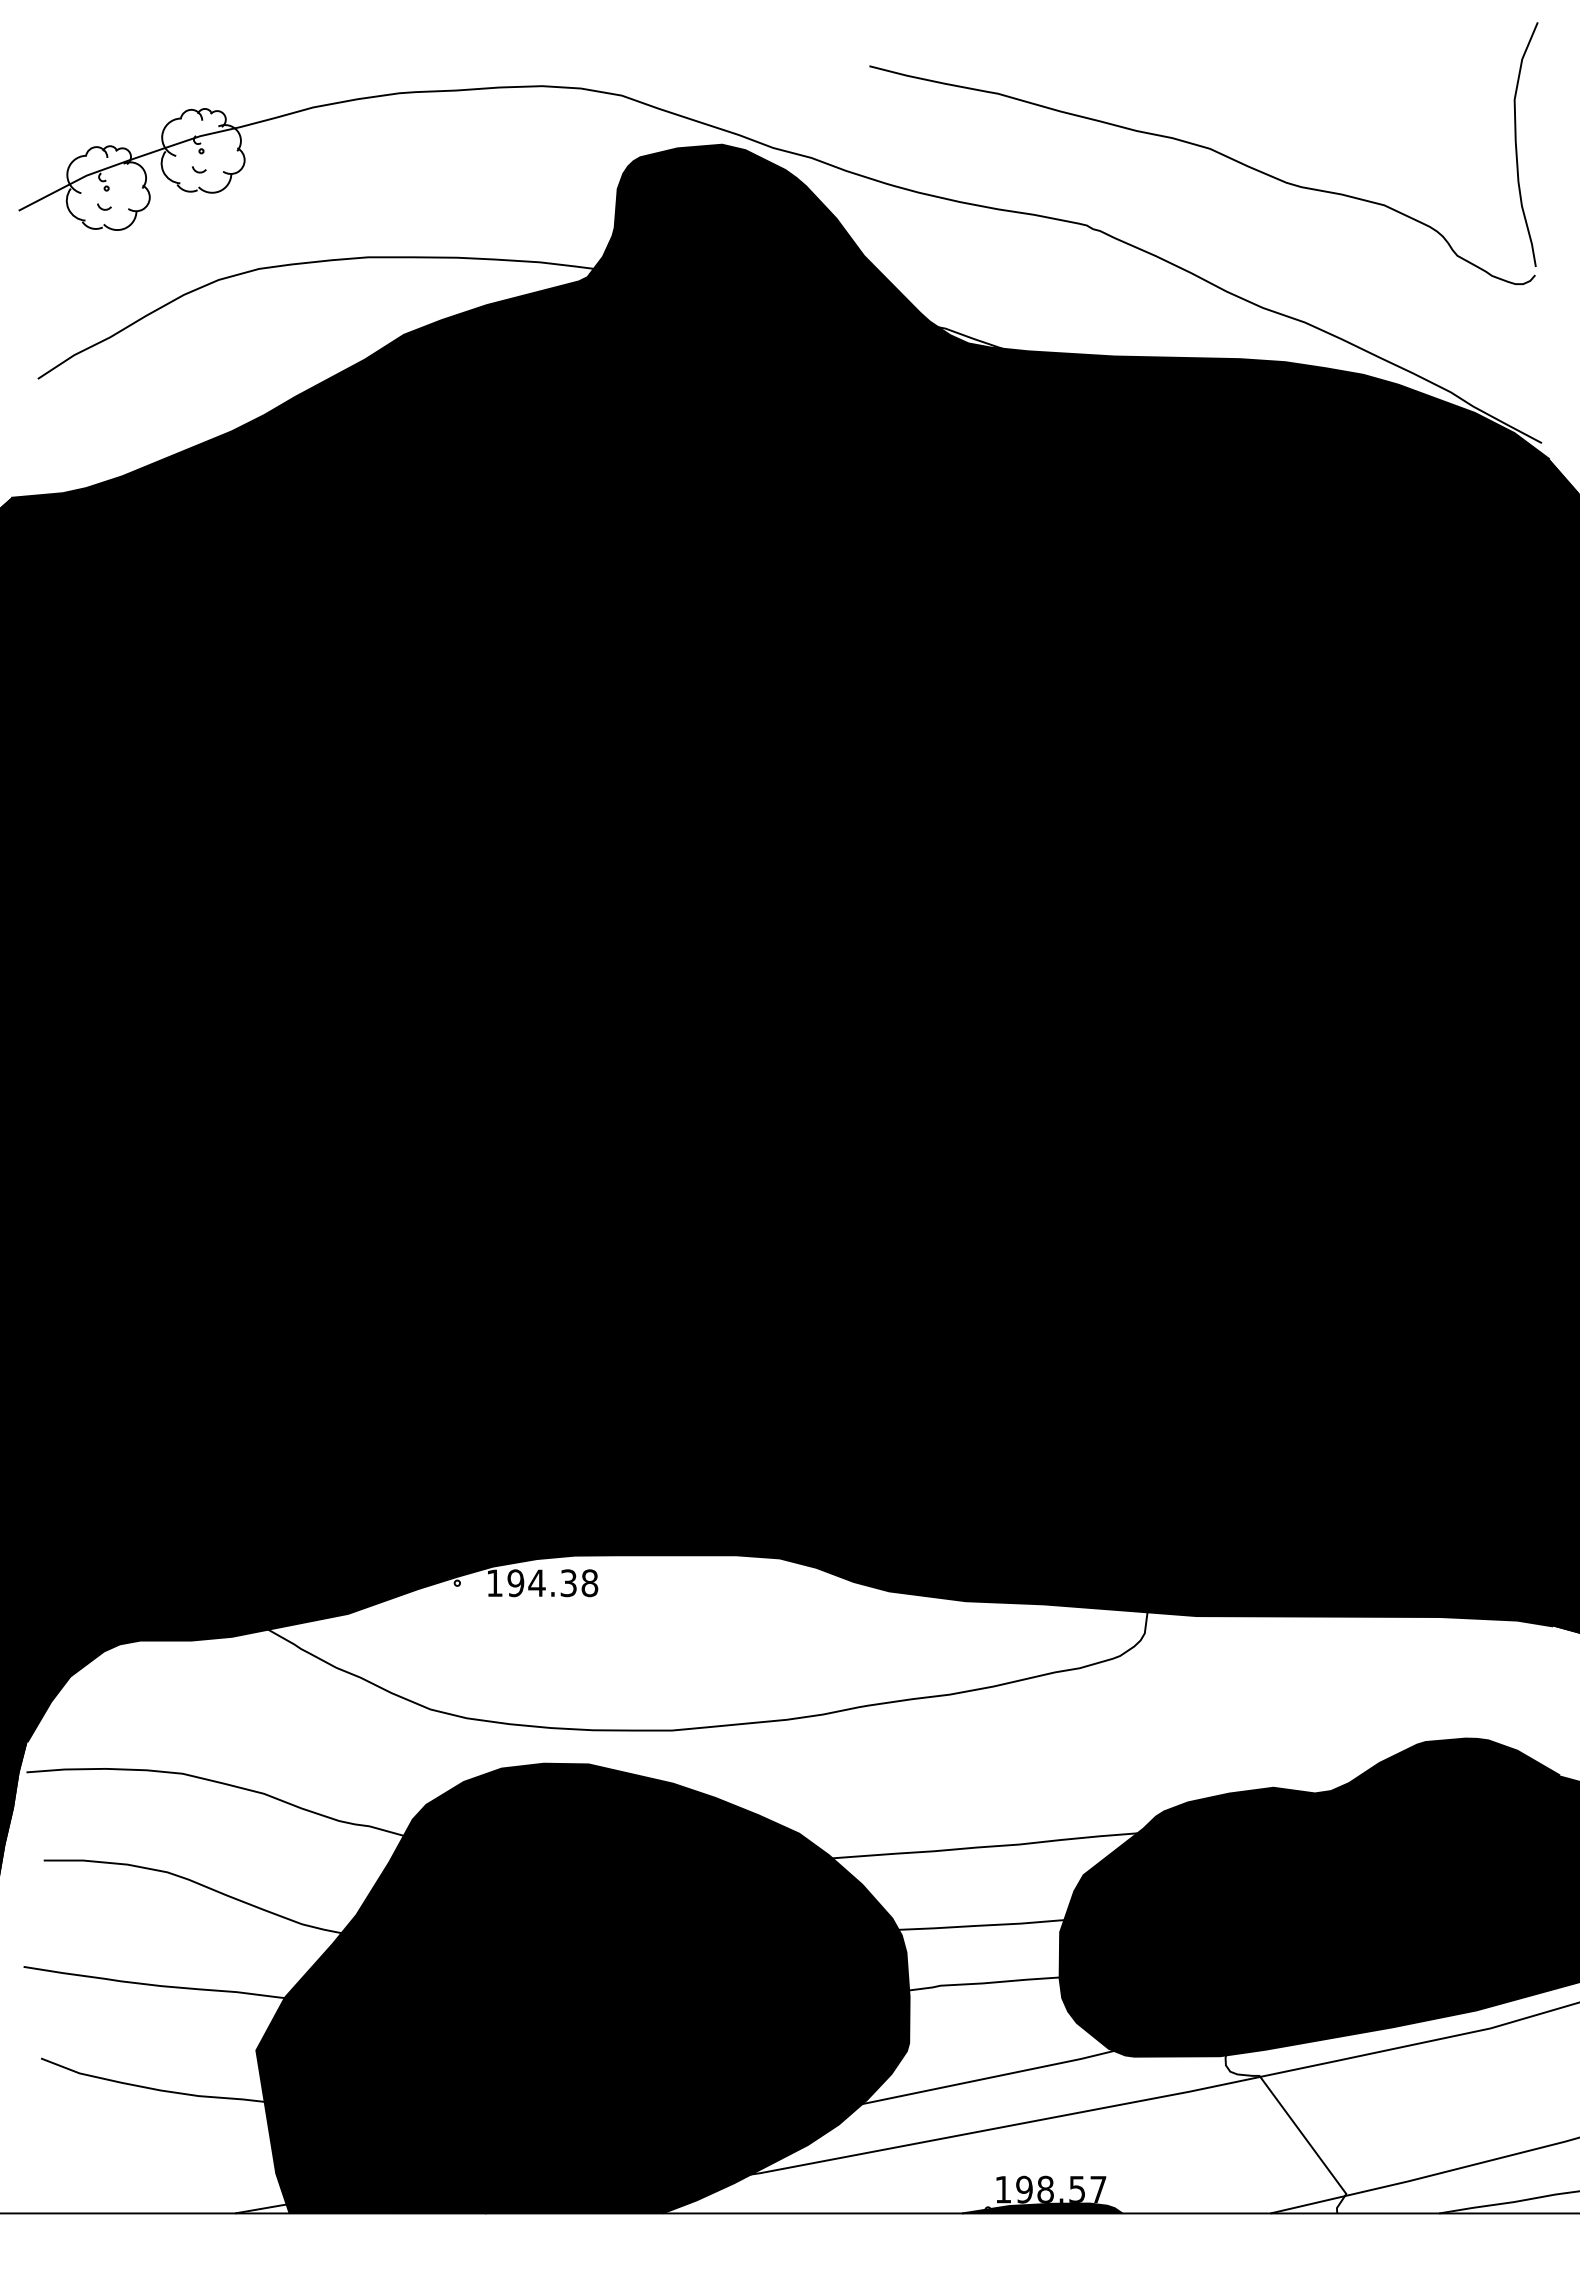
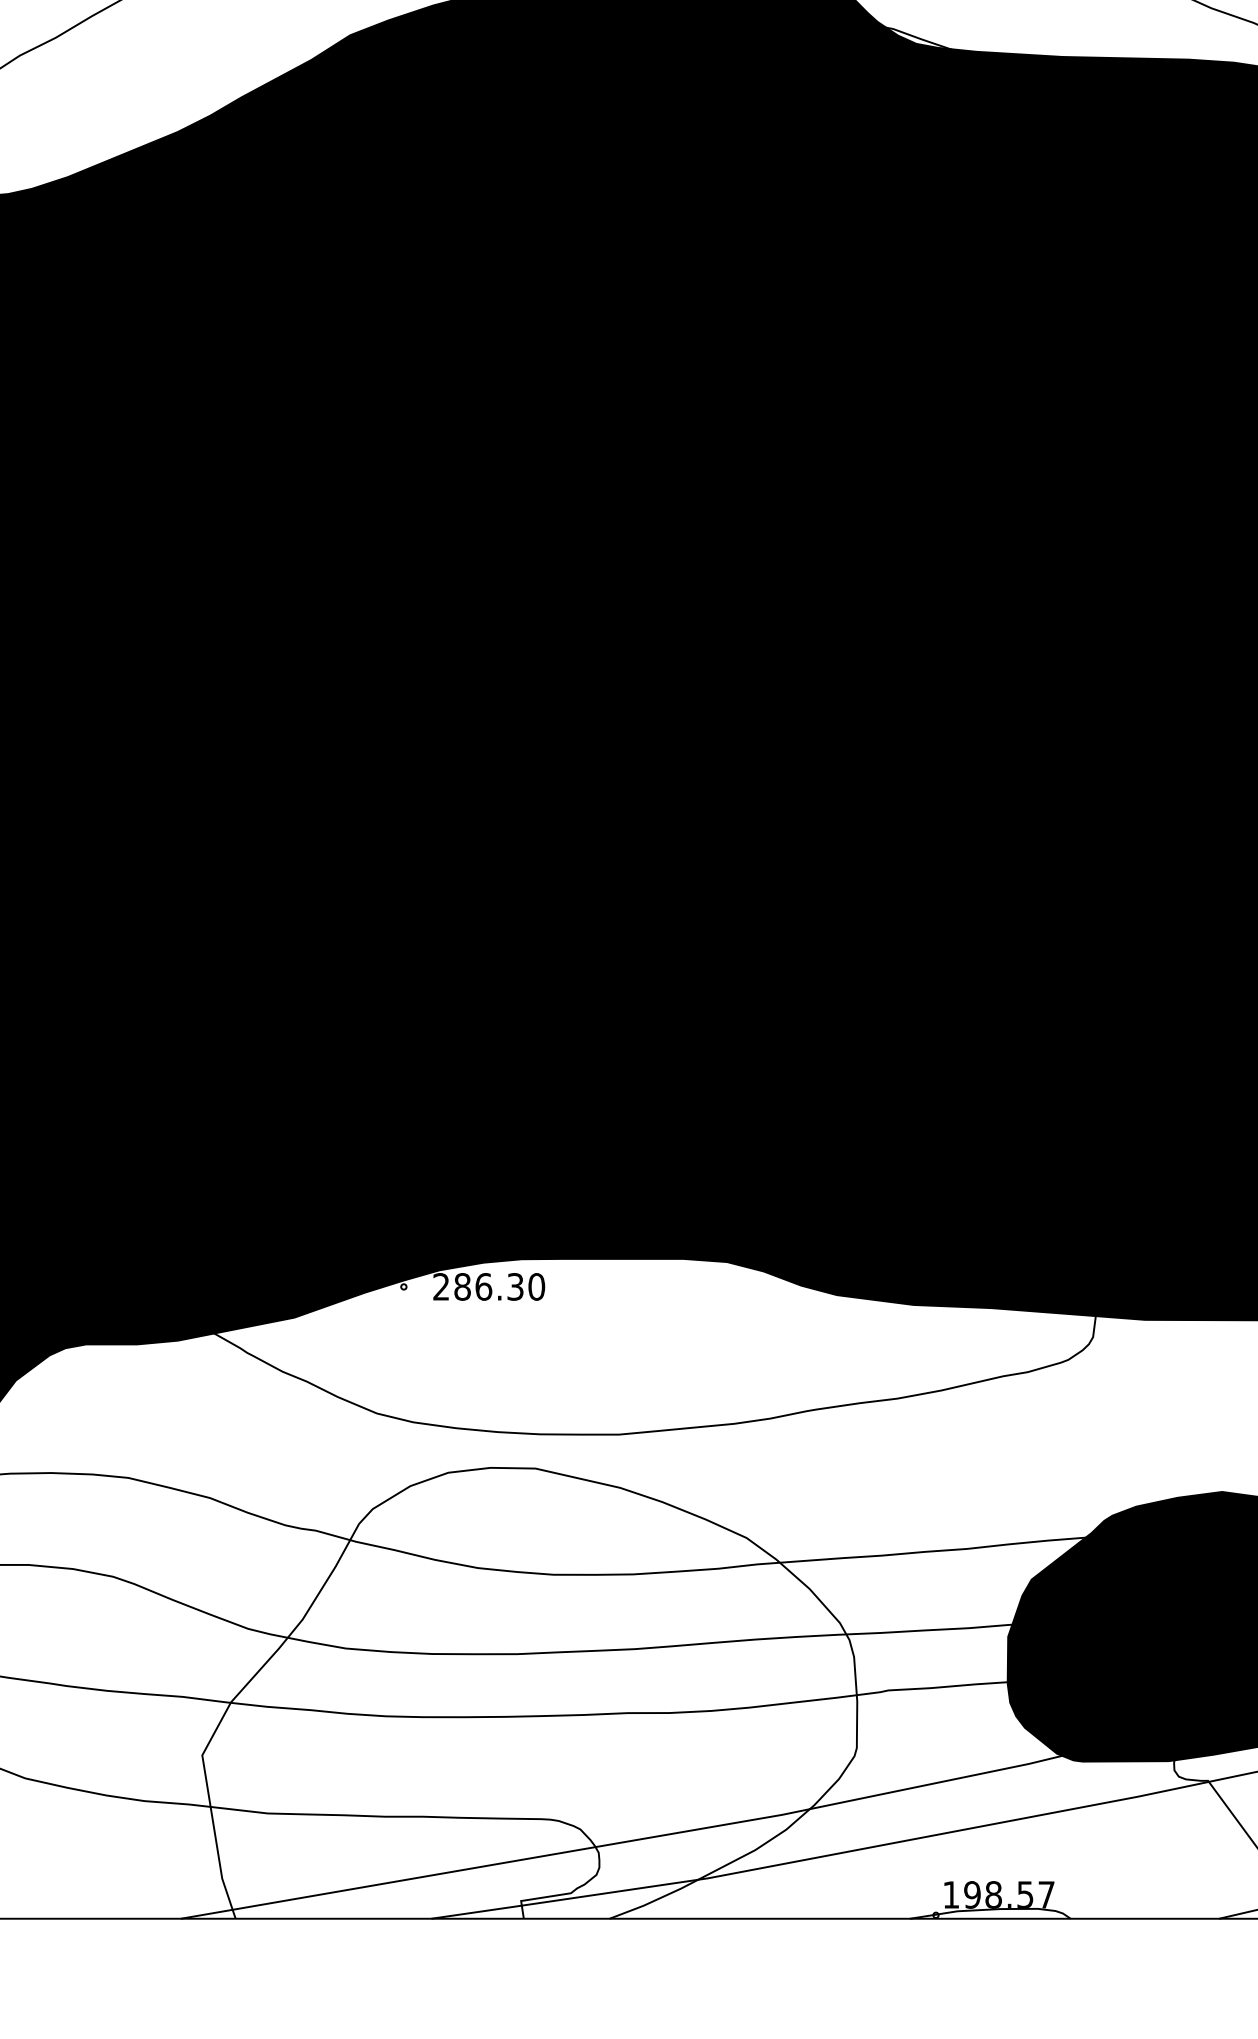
text: (542, 1583) -> (489, 1287), 194.38 -> 286.30
fill: (582, 1988) -> (529, 1693), removed
fill: (1042, 2208) -> (990, 1913), removed

